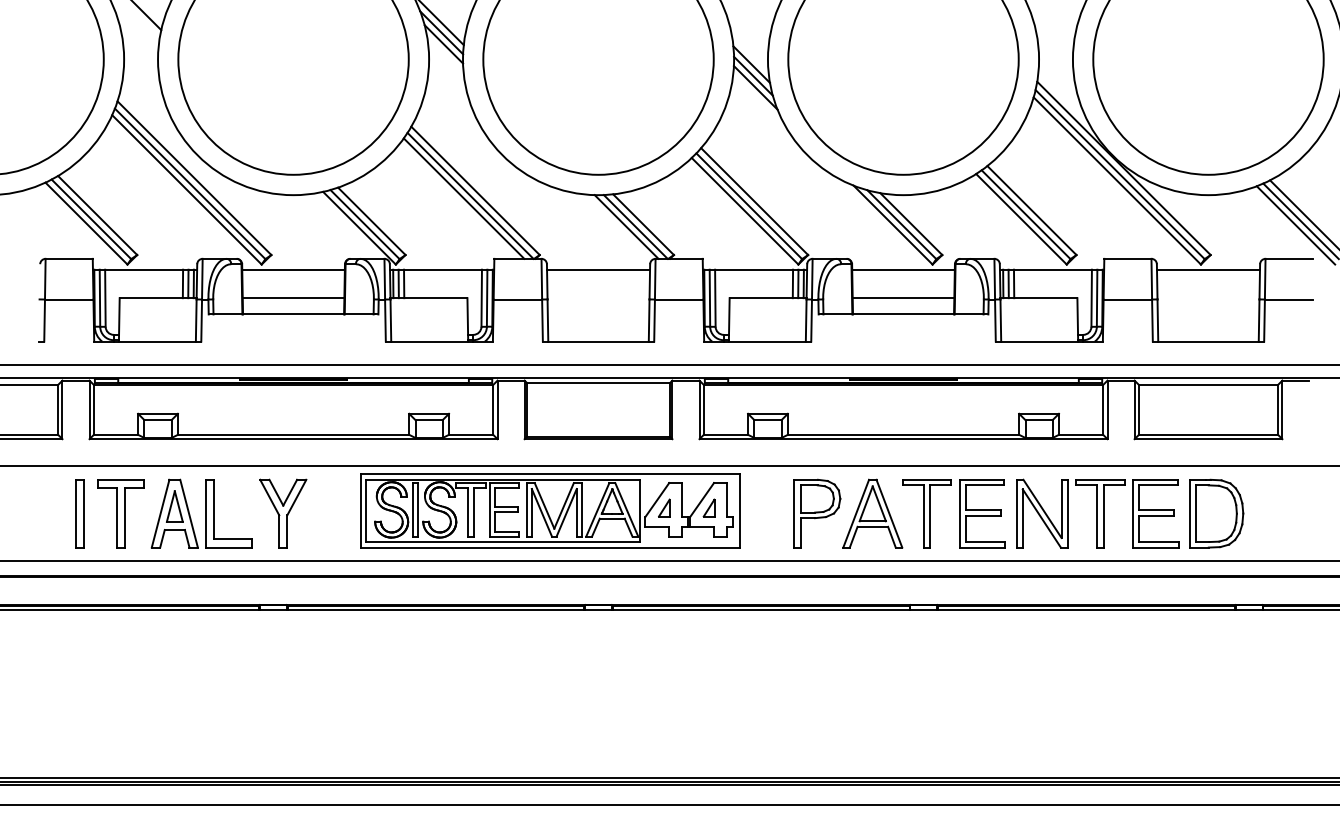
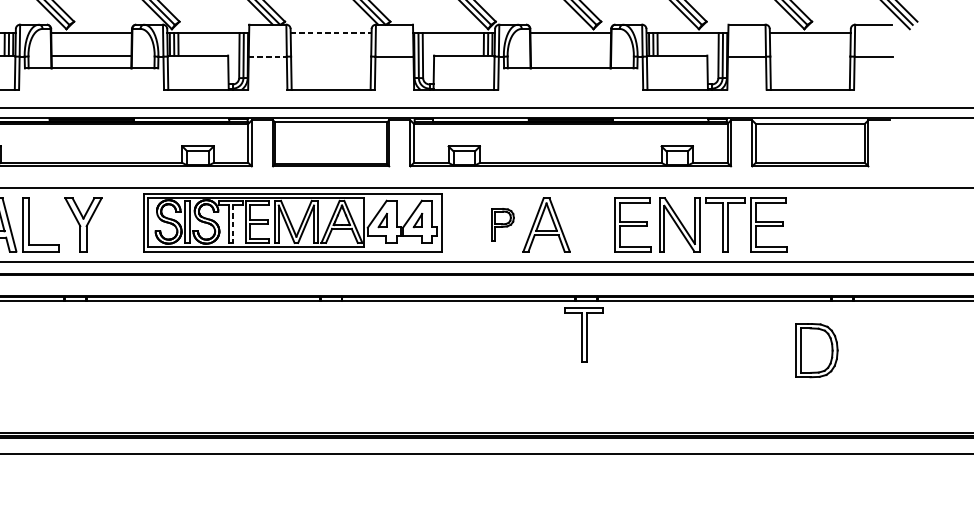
line: (598, 269) -> (331, 33), solid -> dashed
line: (903, 298) -> (570, 55), removed
line: (518, 299) -> (268, 56), solid -> dashed
line: (473, 512) -> (232, 223), solid -> dashed
part: (817, 513) -> (503, 224), size x0.6
part: (926, 513) -> (584, 334), moved
part: (1216, 513) -> (816, 350), moved

